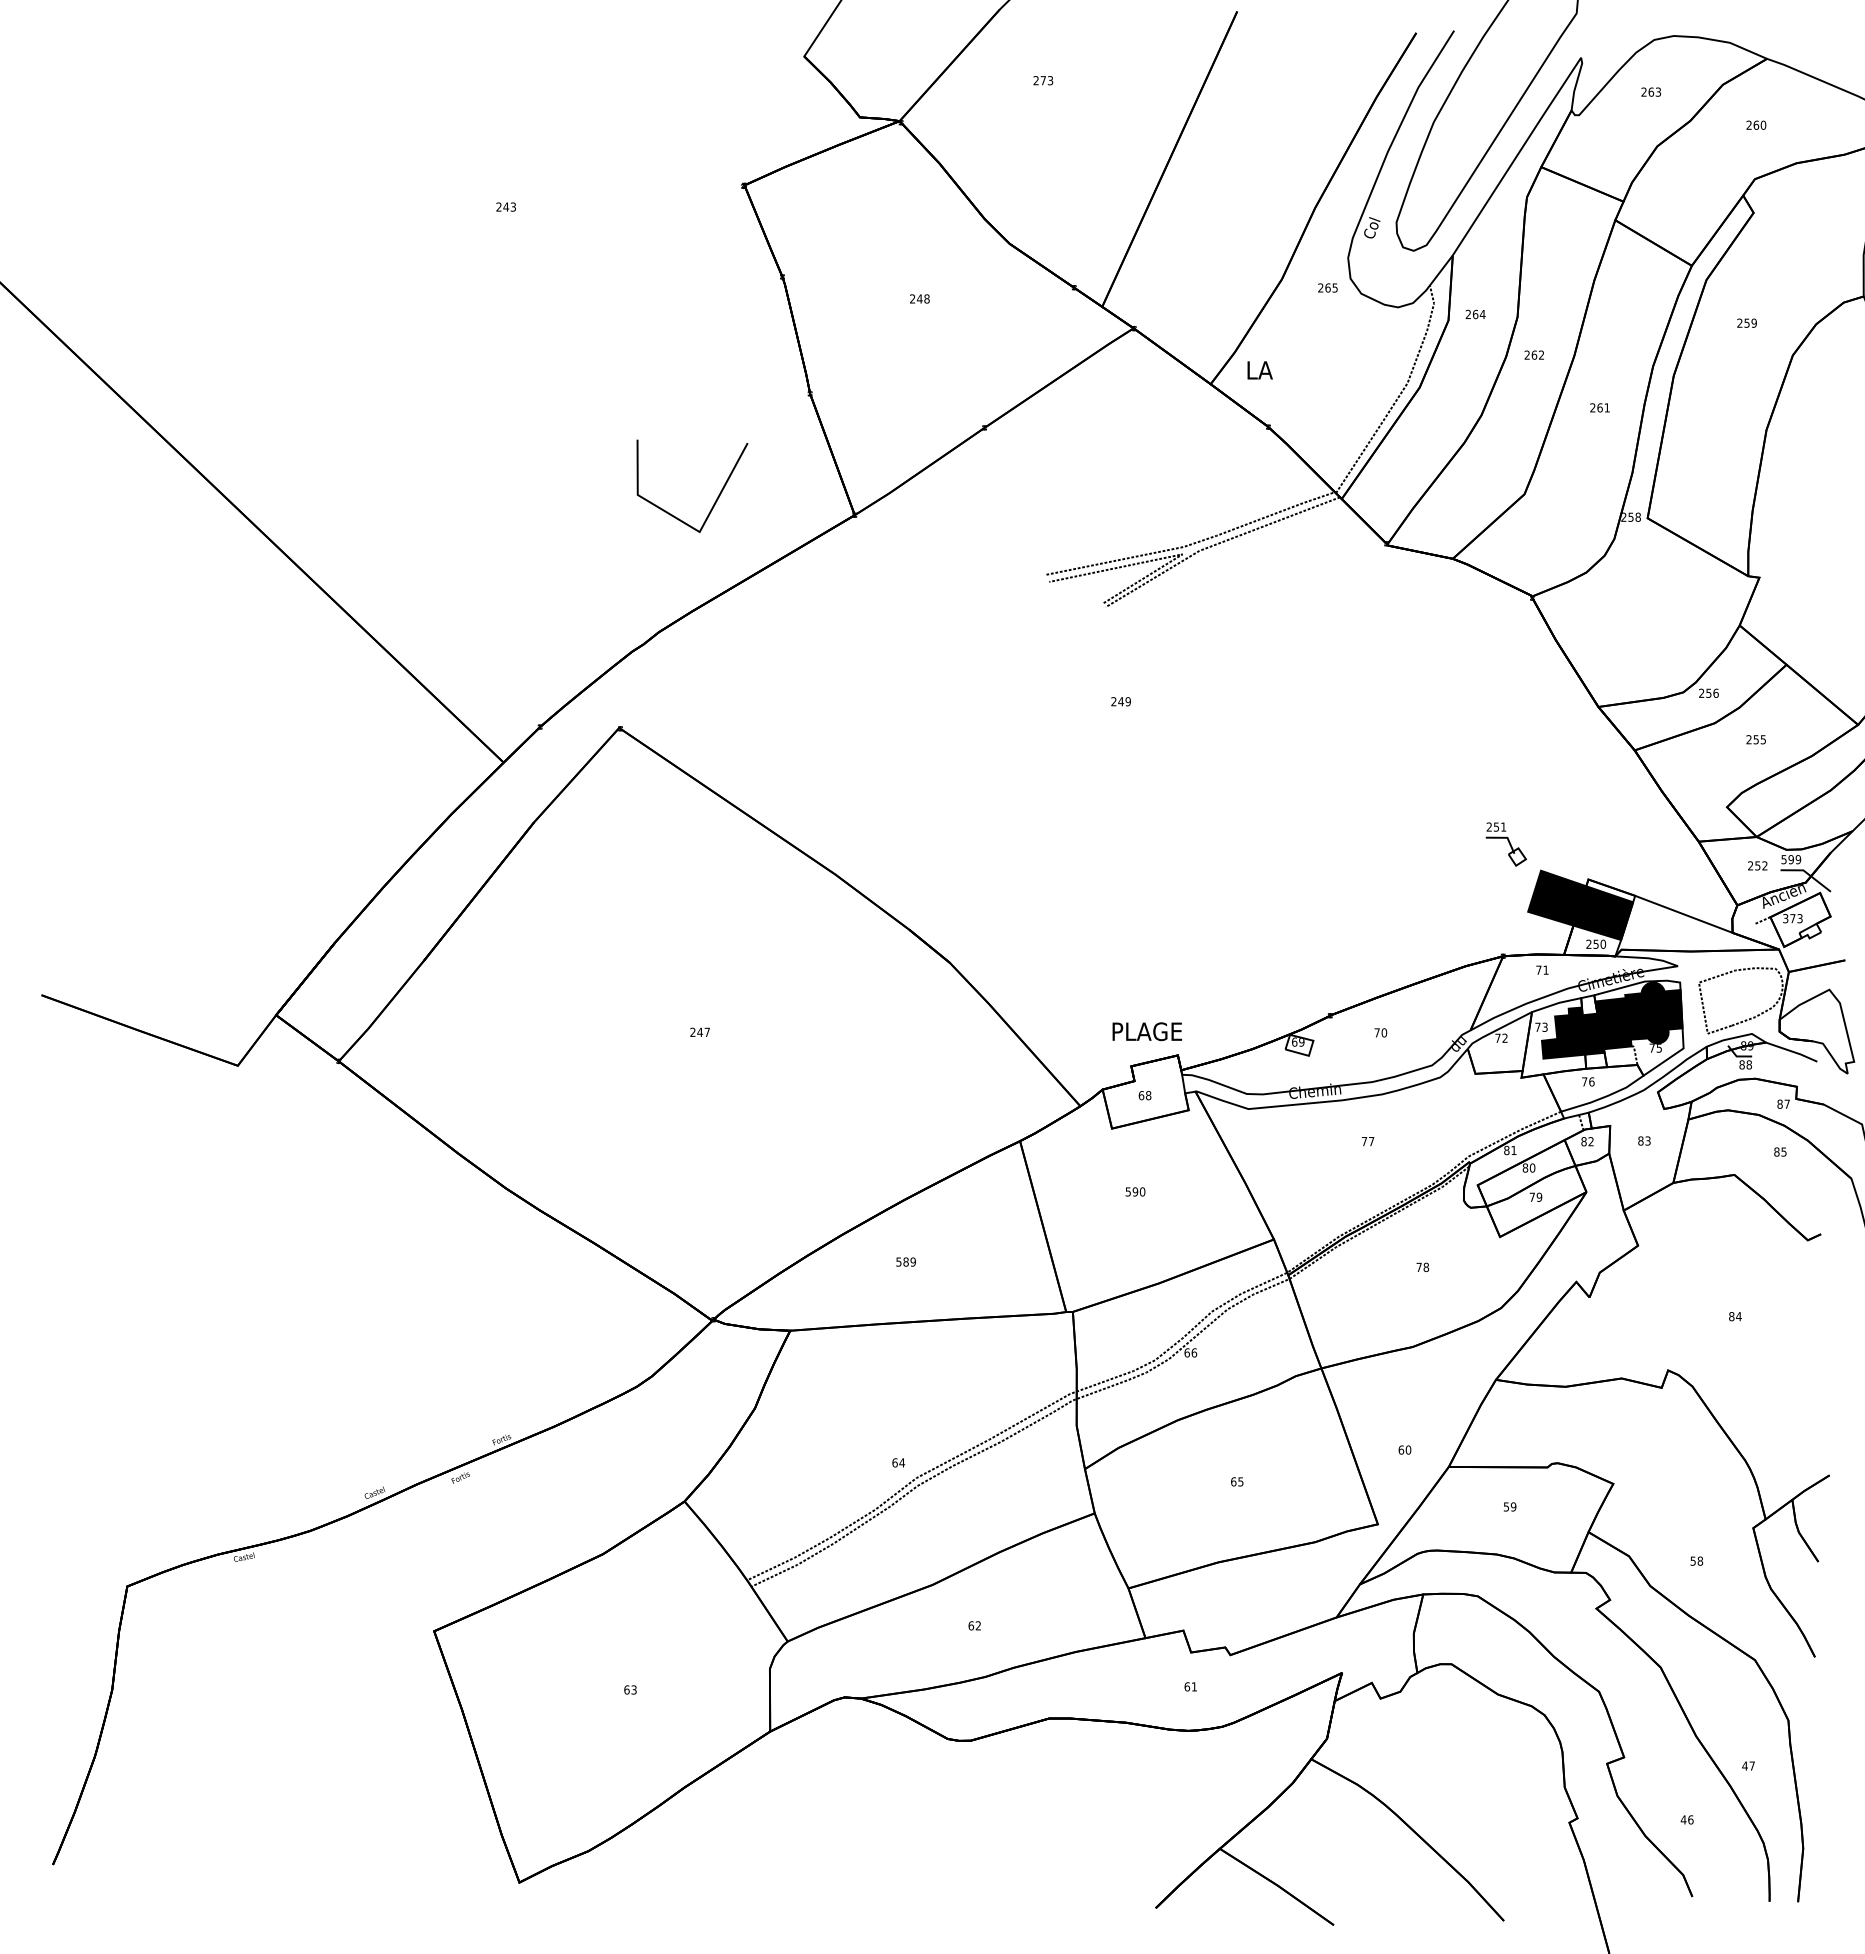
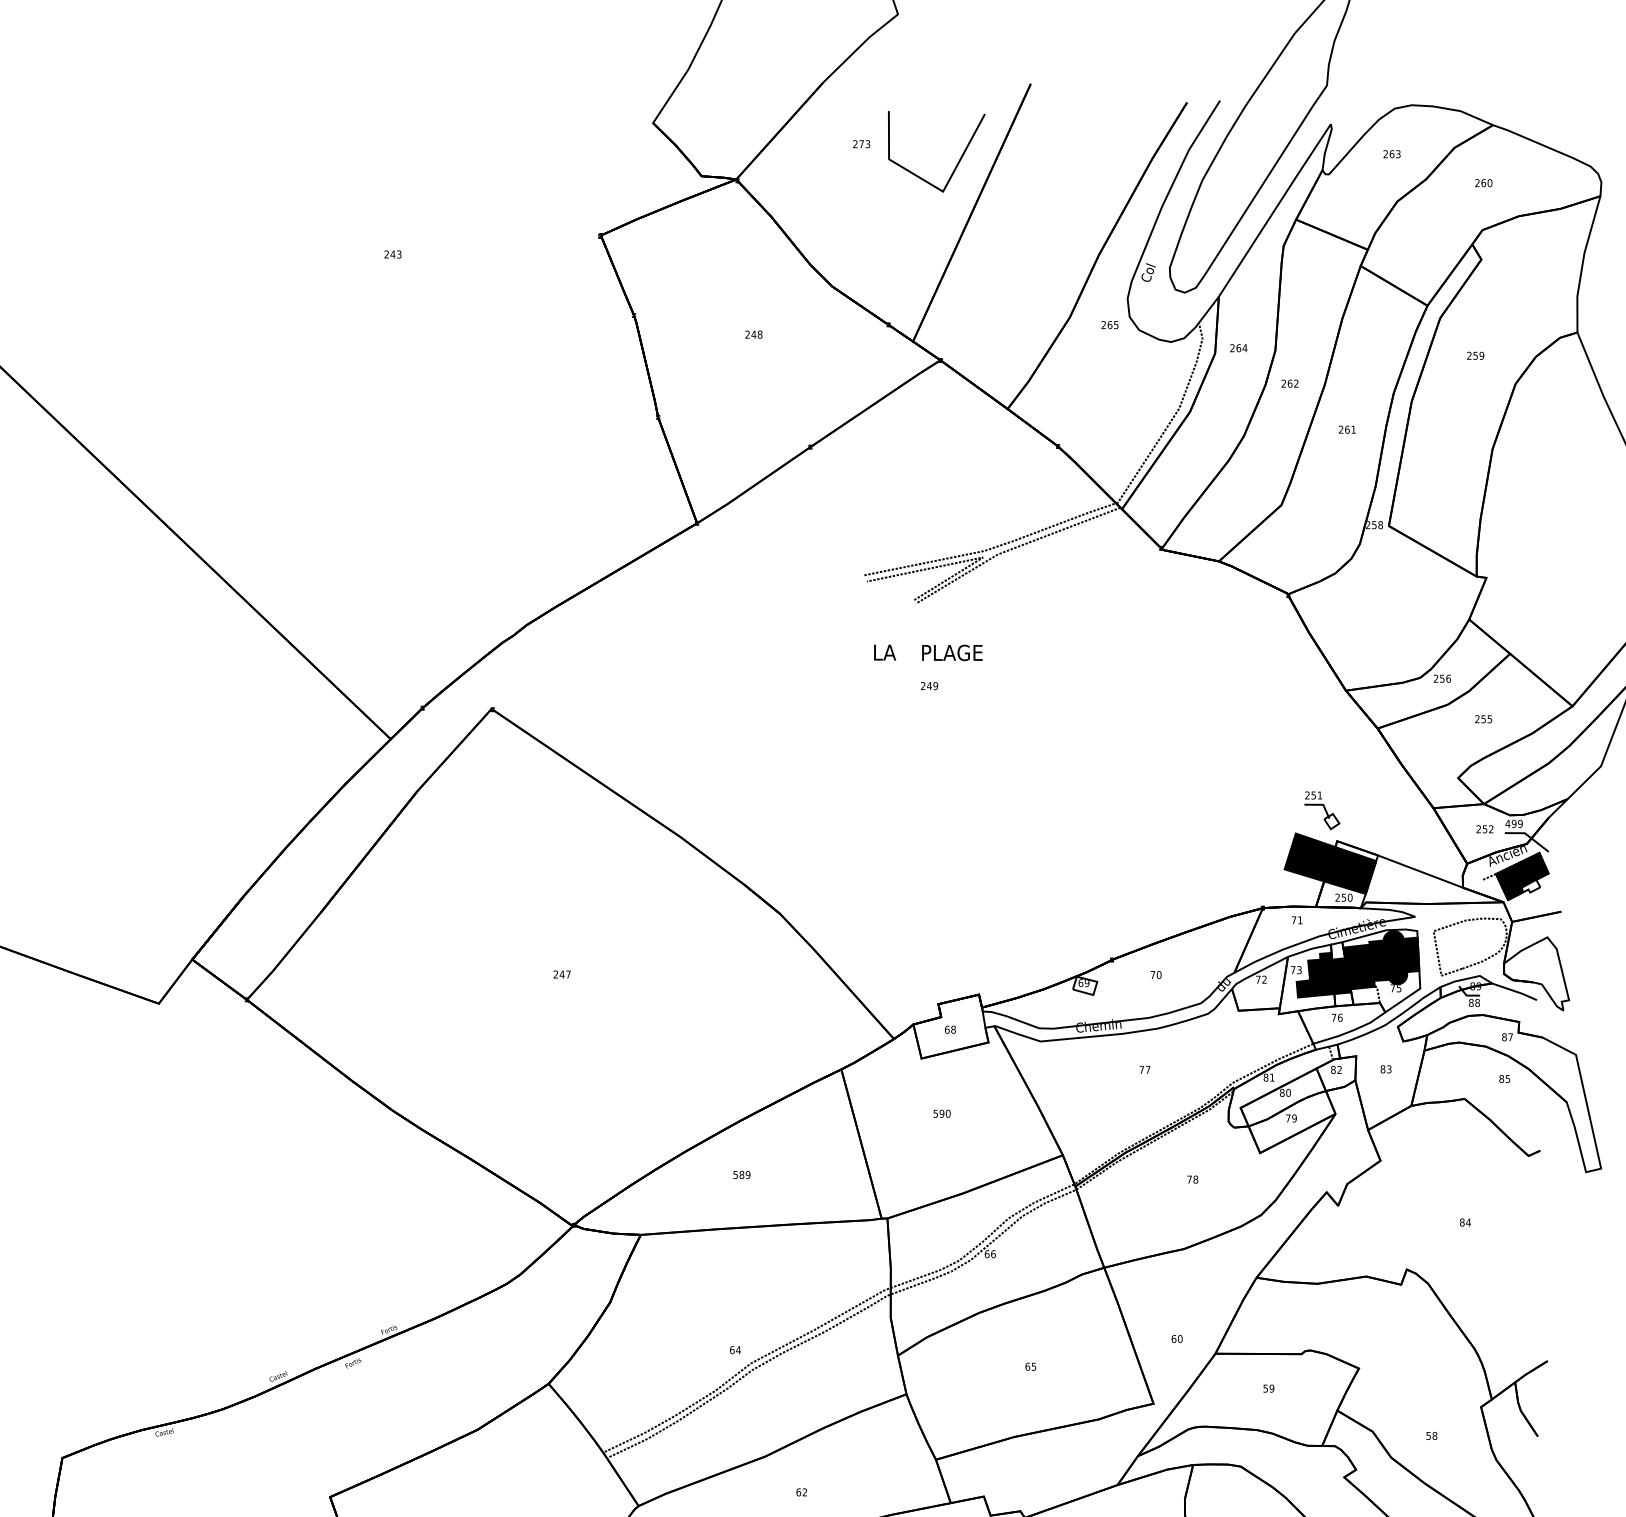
text: (1259, 370) -> (884, 652), moved
line: (716, 498) -> (957, 162), moved
part: (1506, 844) -> (1322, 810), moved
text: (1783, 859) -> (1507, 823), 599 -> 499
fill: (1800, 919) -> (1522, 876), added
text: (1147, 1031) -> (952, 652), moved

